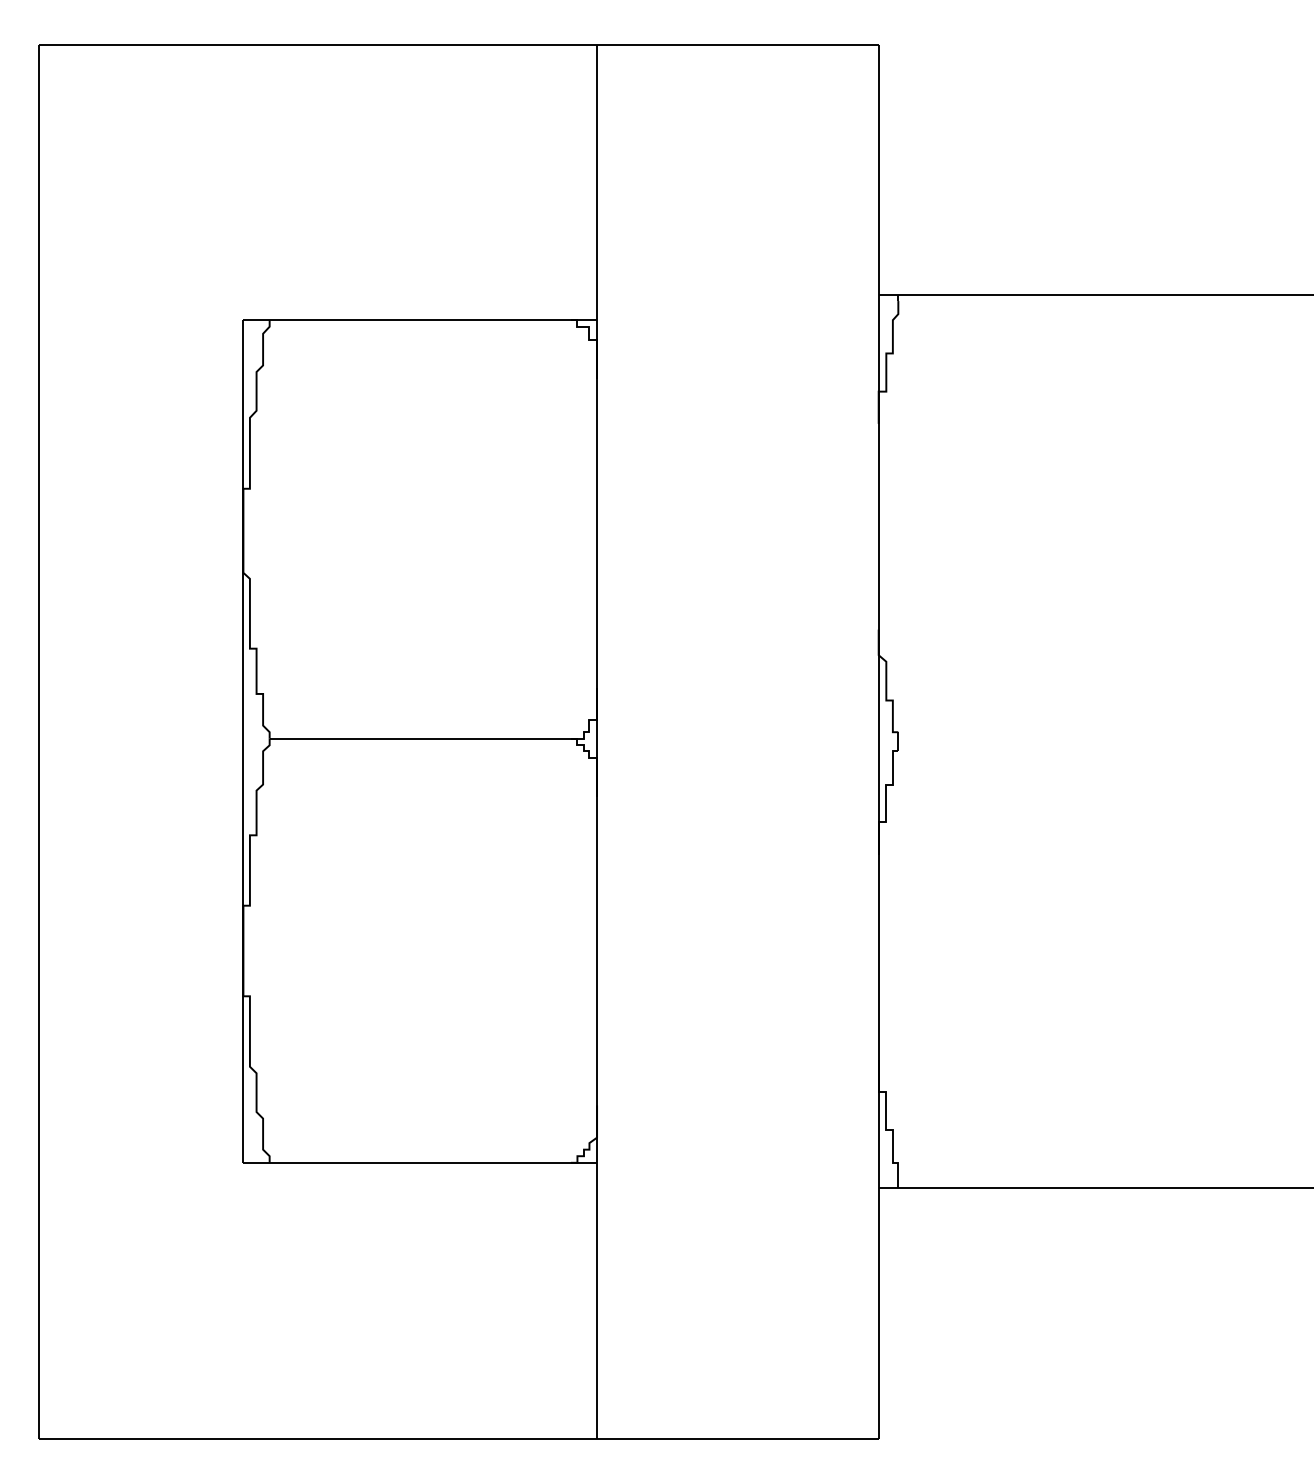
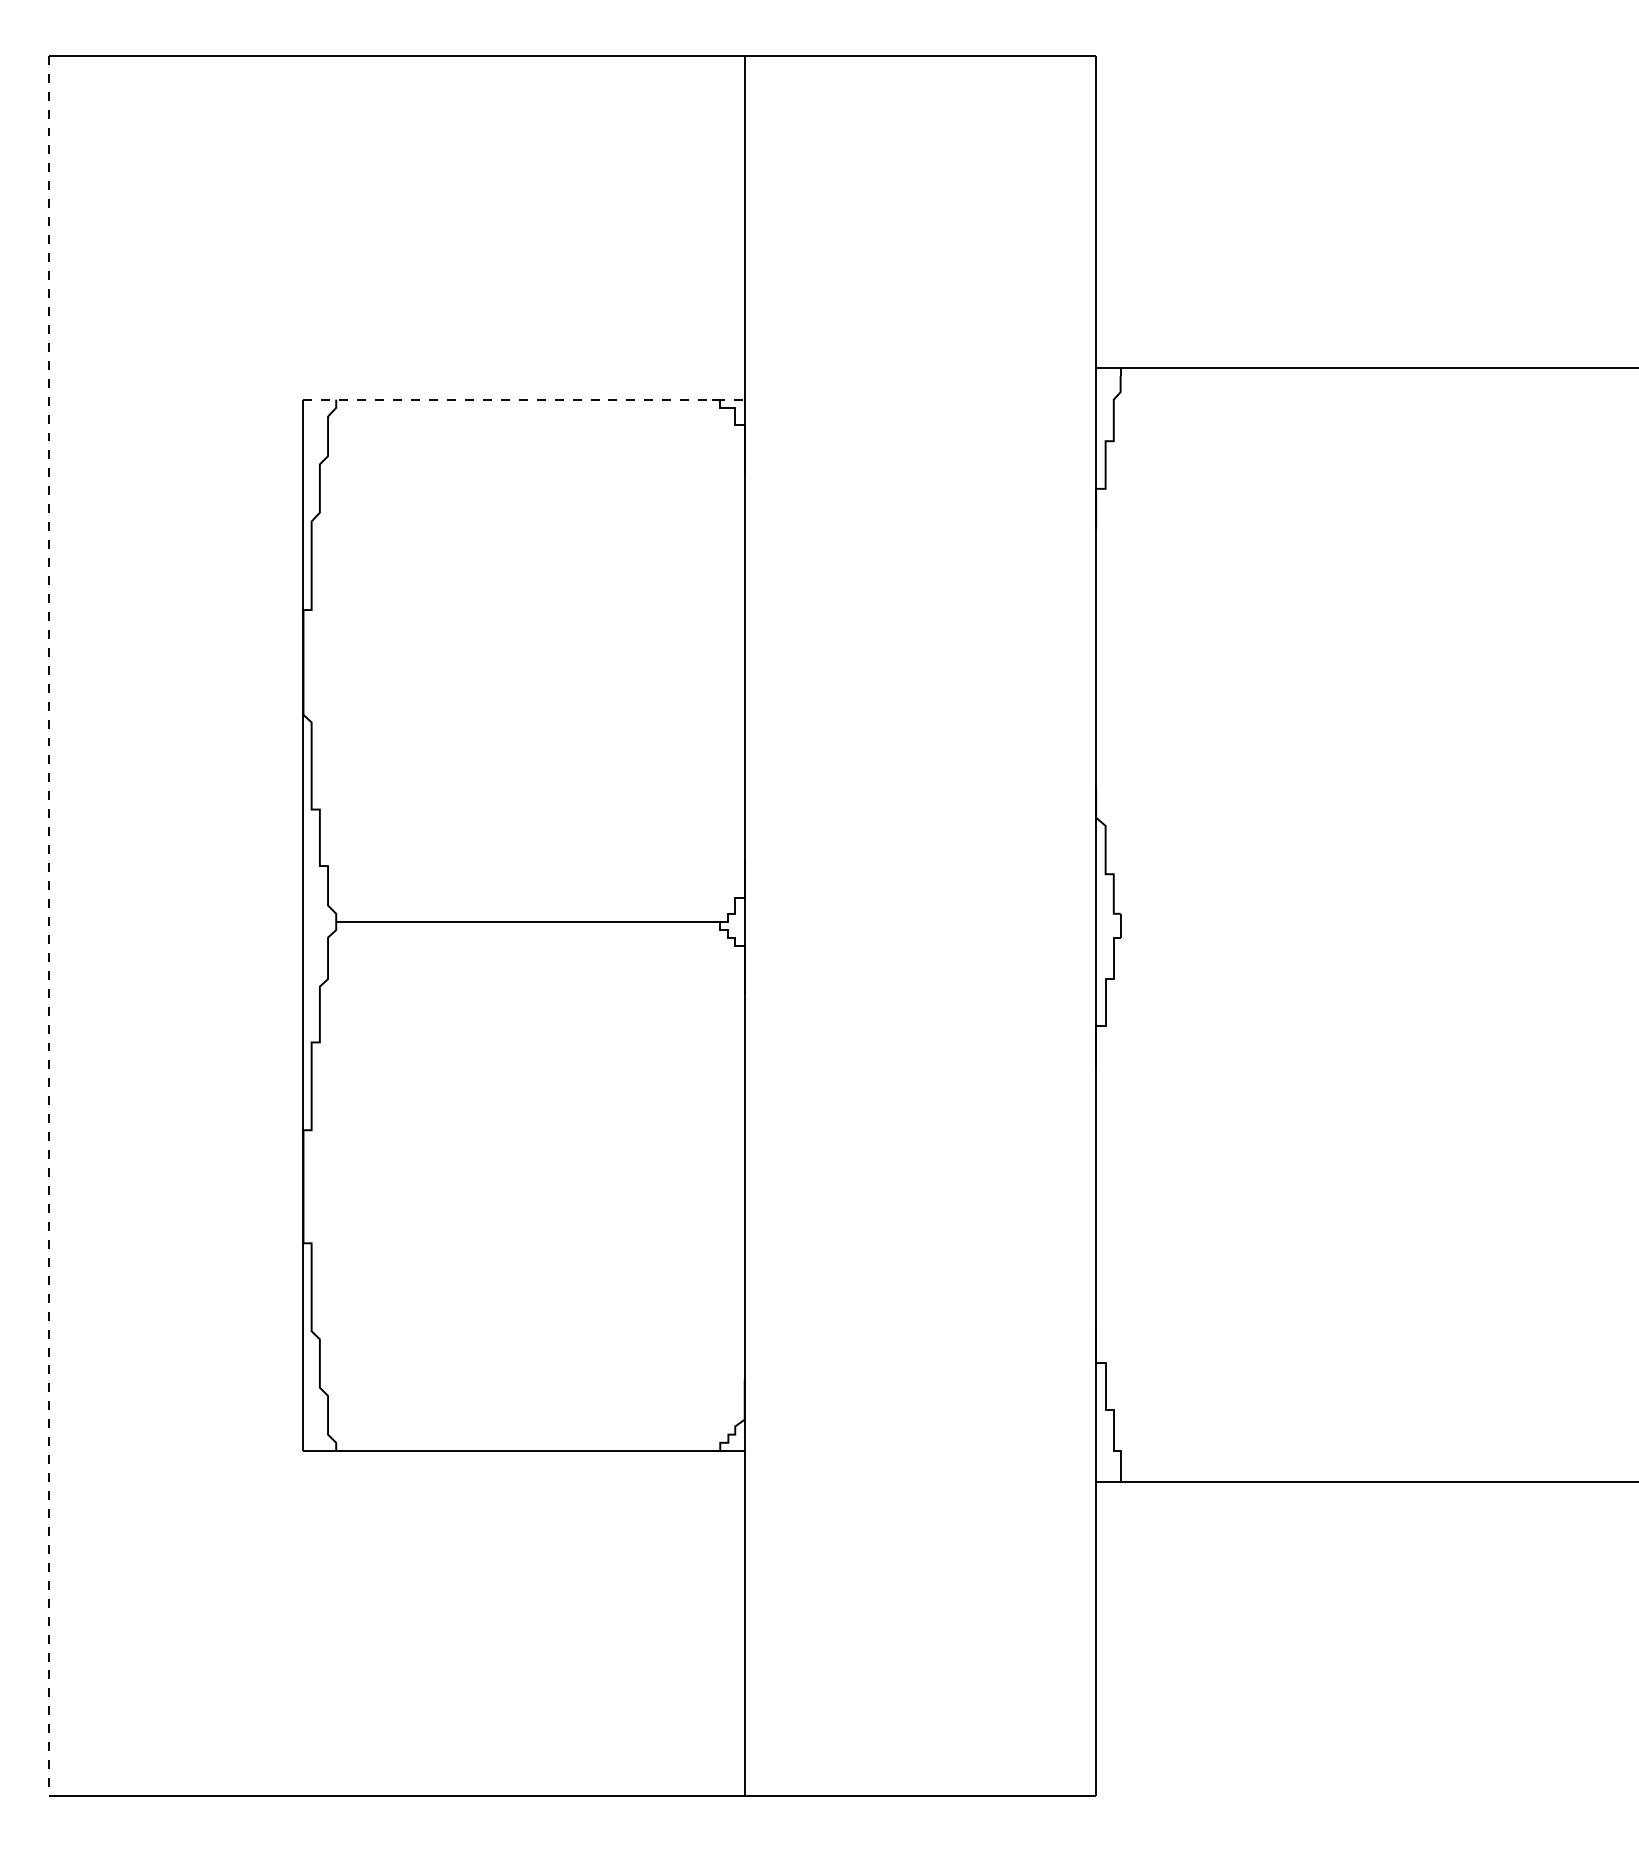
line: (420, 320) -> (524, 400), solid -> dashed
line: (39, 742) -> (49, 926), solid -> dashed

